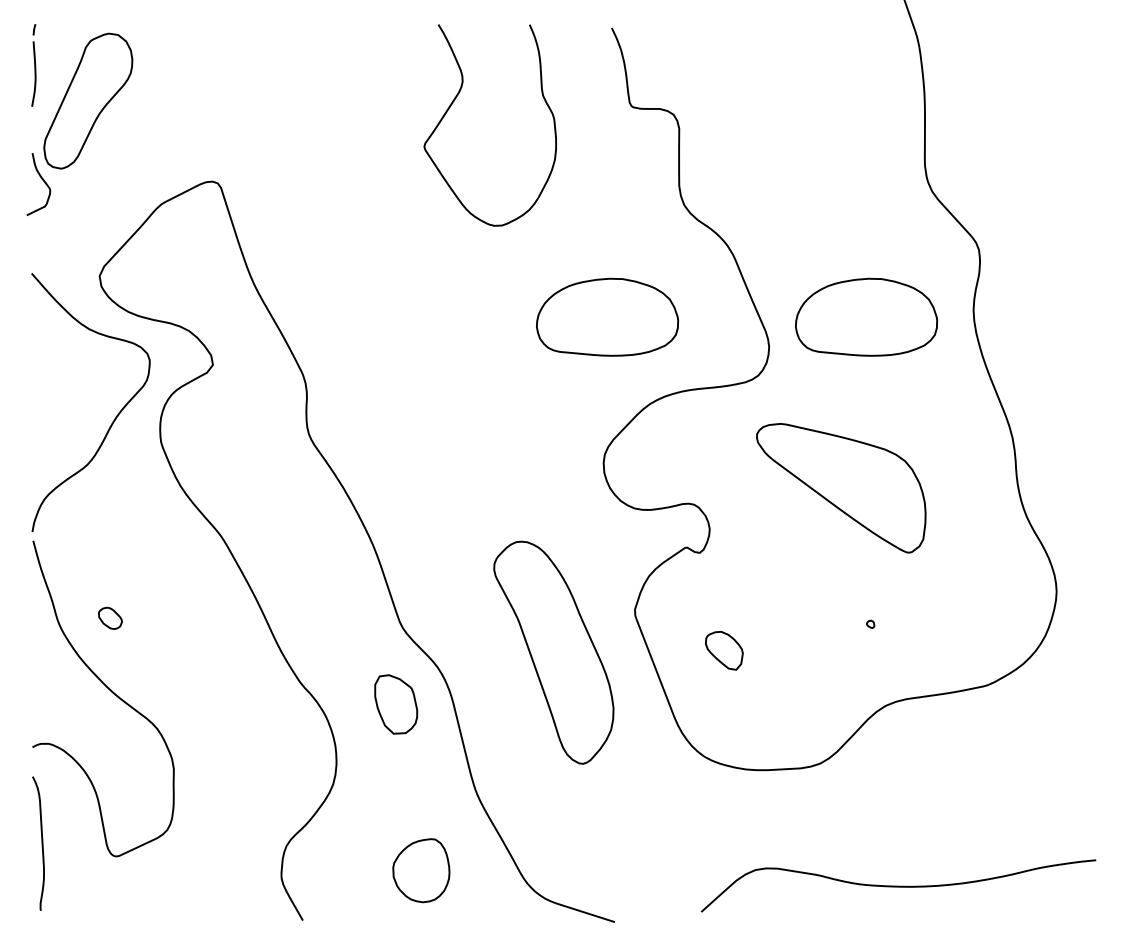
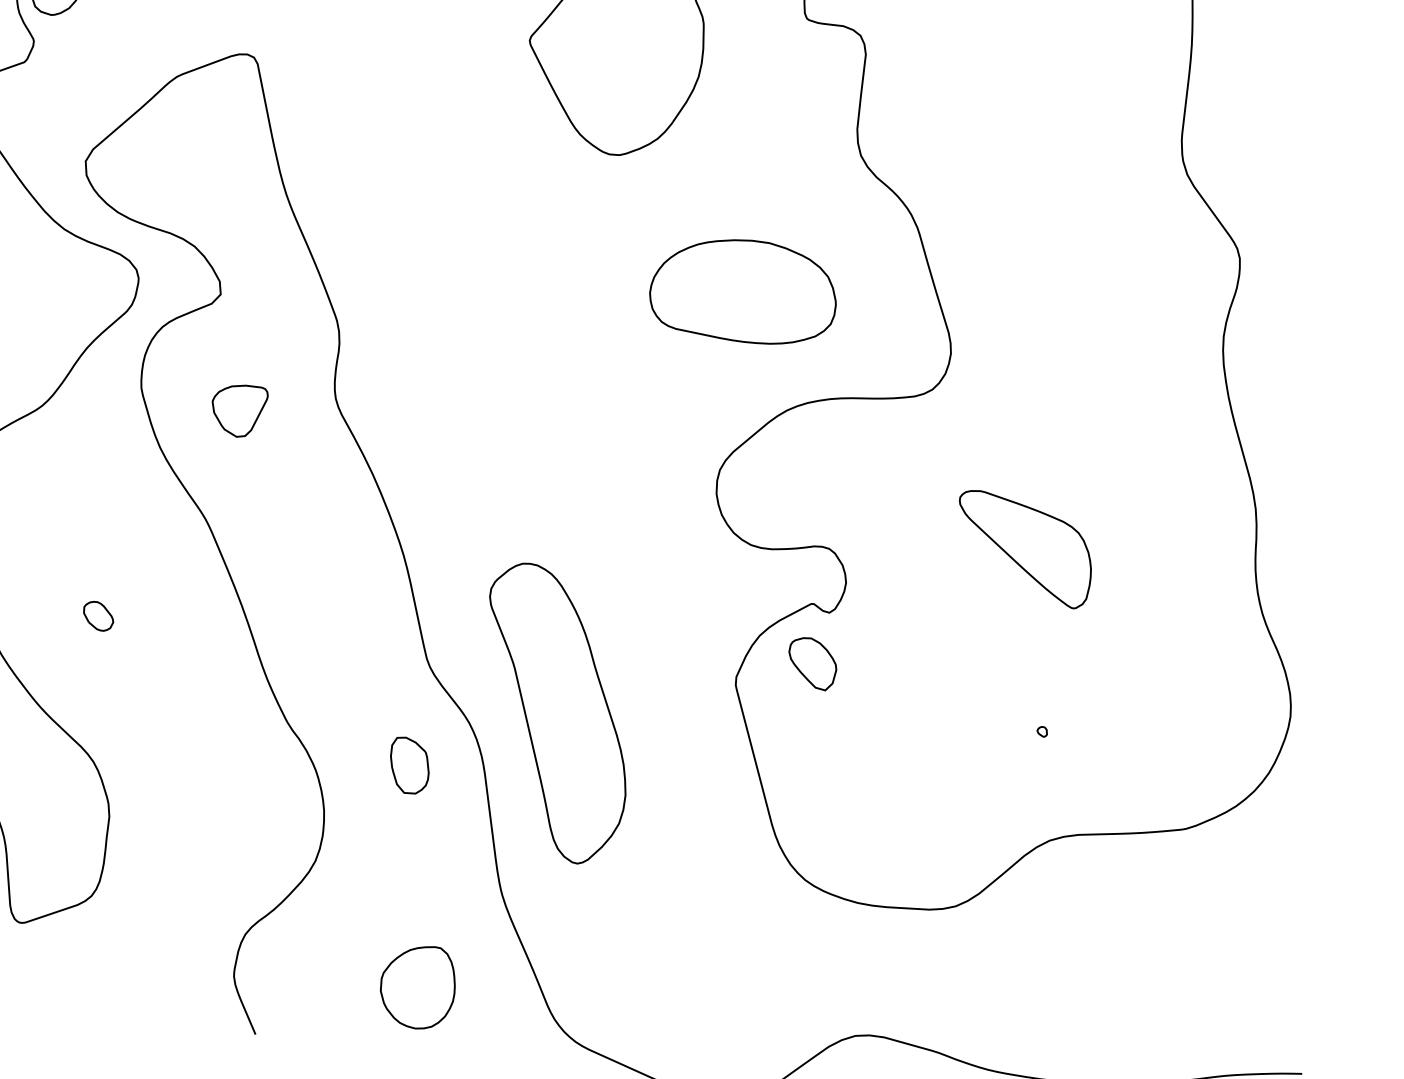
part: (866, 316) -> (1082, 328), removed
part: (236, 450) -> (238, 409), added
part: (840, 488) -> (1023, 549), size x0.62
part: (110, 617) -> (98, 615), moved
part: (724, 650) -> (812, 663), moved
part: (553, 652) -> (555, 713), moved
part: (395, 704) -> (408, 765), size x0.71

